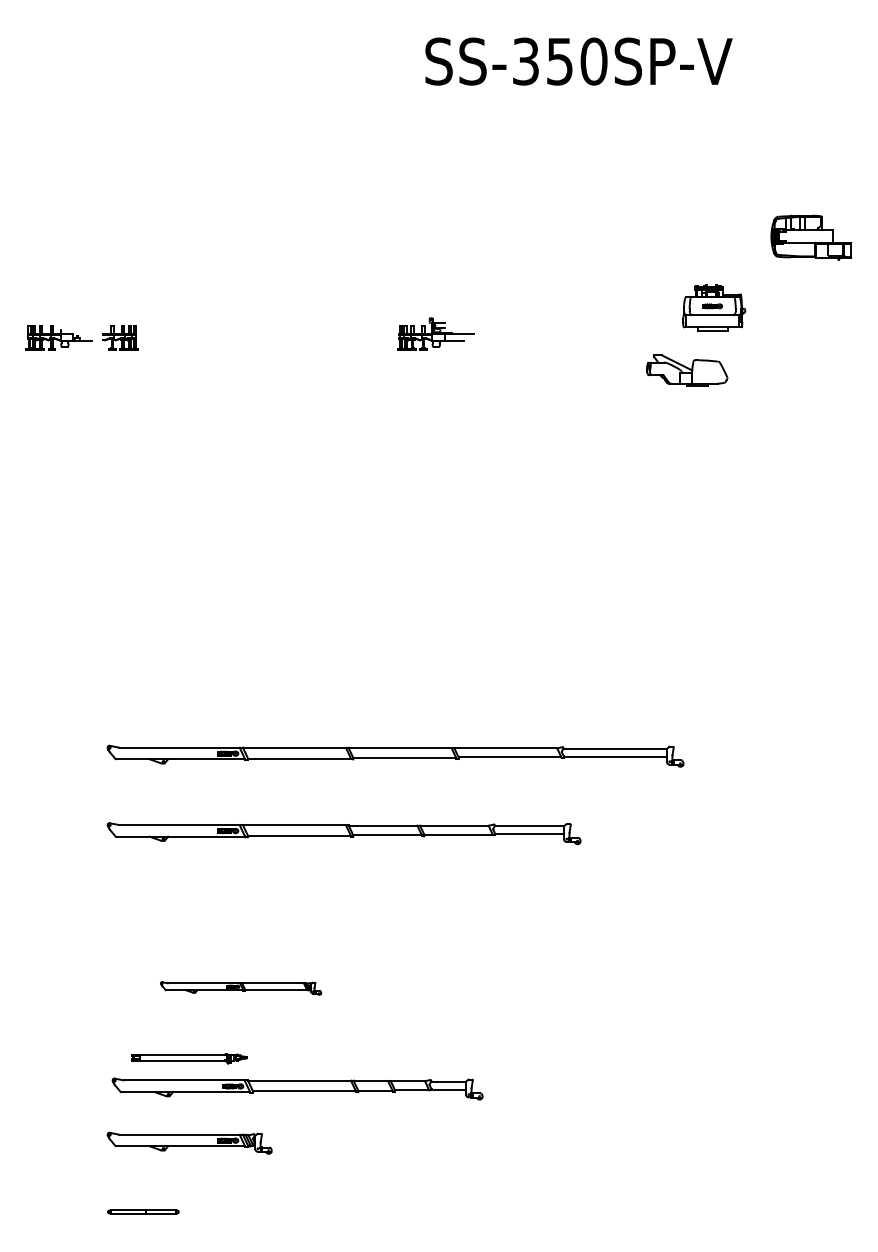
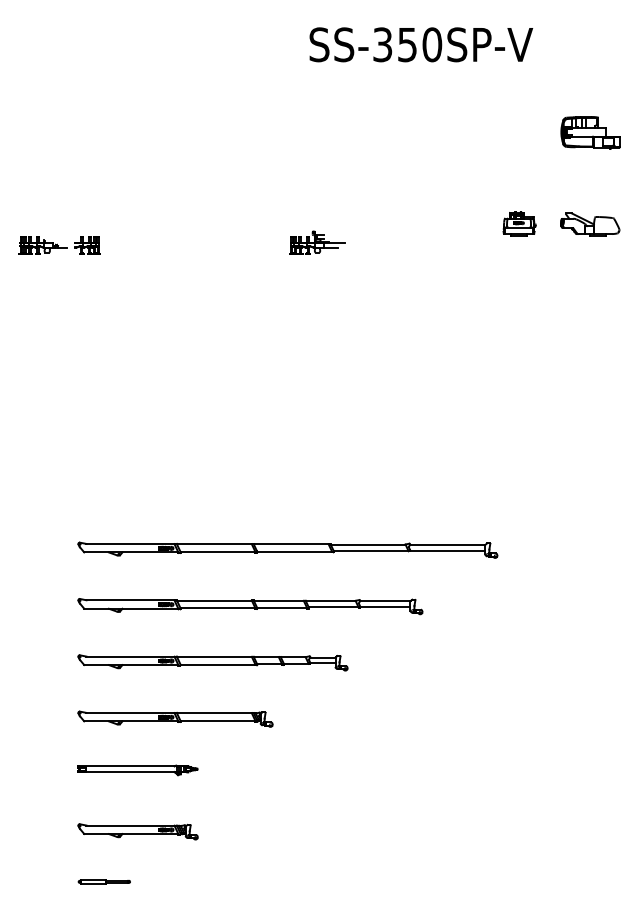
part: (811, 237) -> (590, 132), moved
part: (714, 307) -> (519, 223), size x0.71
part: (687, 370) -> (590, 224), moved
part: (240, 988) -> (175, 719), size x1.67
part: (189, 1058) -> (137, 770), size x1.43
part: (297, 1088) -> (212, 662), moved

